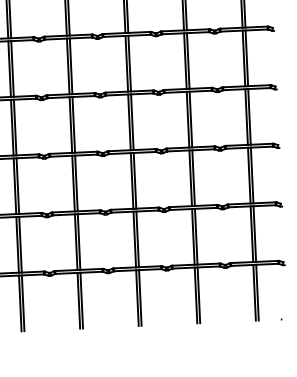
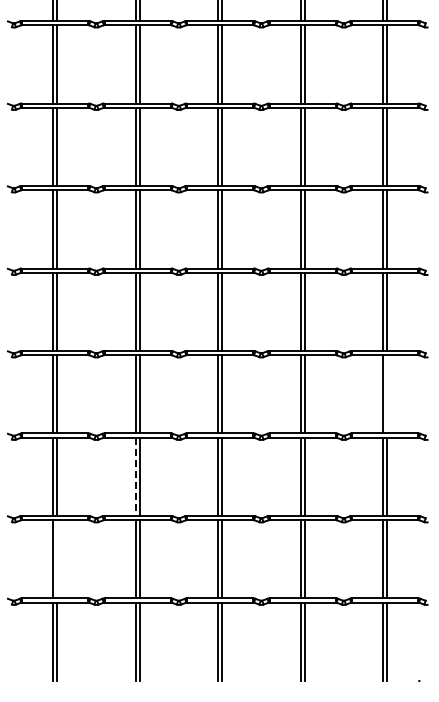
line: (249, 117) -> (387, 394), removed
line: (73, 184) -> (135, 477), solid -> dashed
line: (20, 244) -> (57, 559), removed

